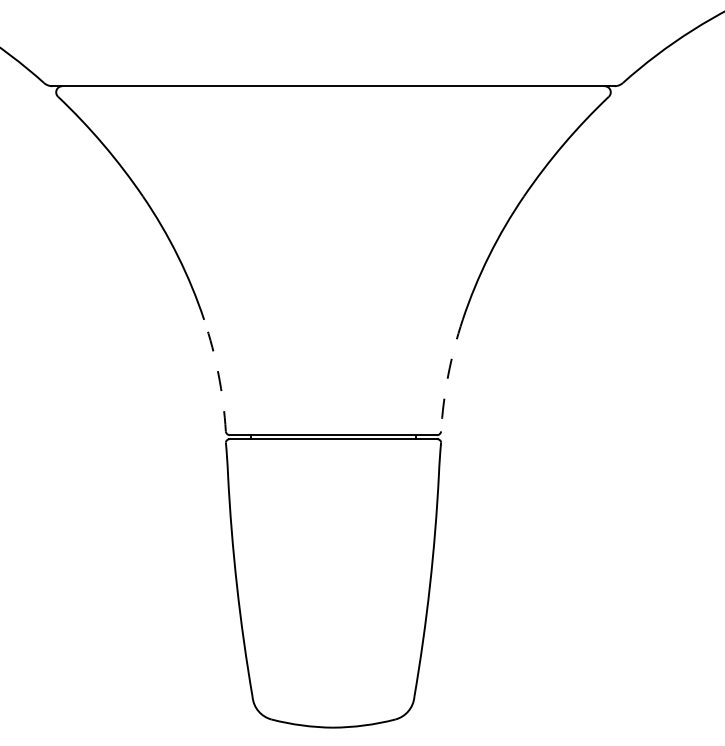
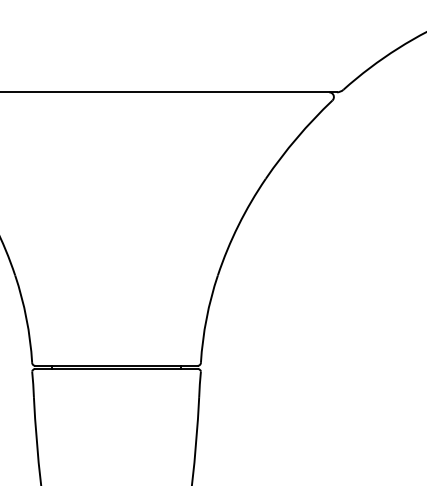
arc: (218, 374) -> (26, 318), dashed -> solid
arc: (448, 374) -> (206, 318), dashed -> solid

